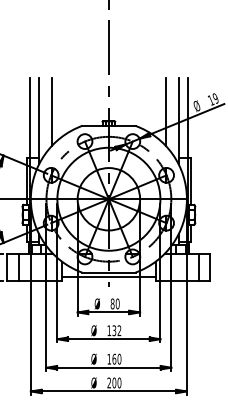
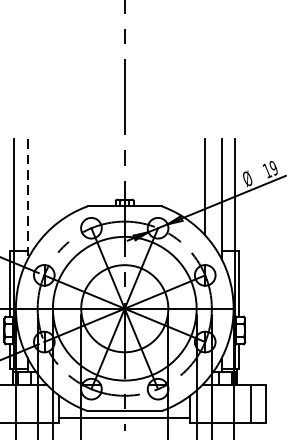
line: (51, 111) -> (44, 186), removed
line: (39, 121) -> (27, 200), solid -> dashed

